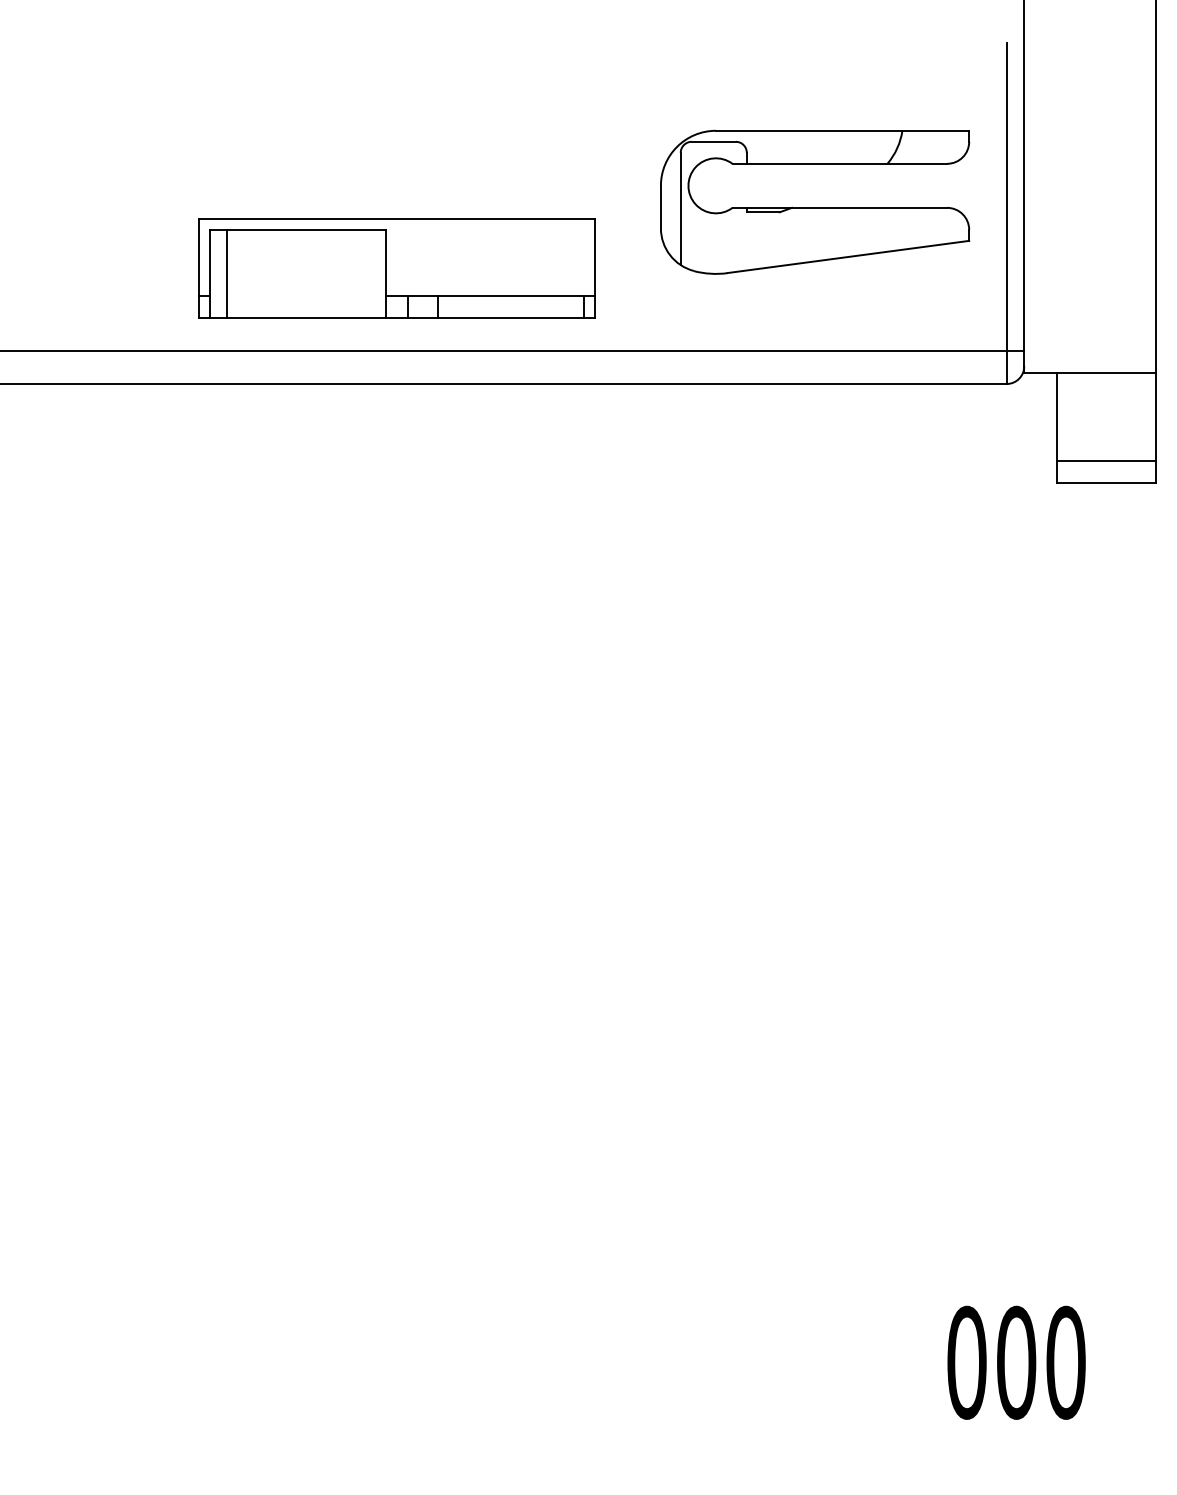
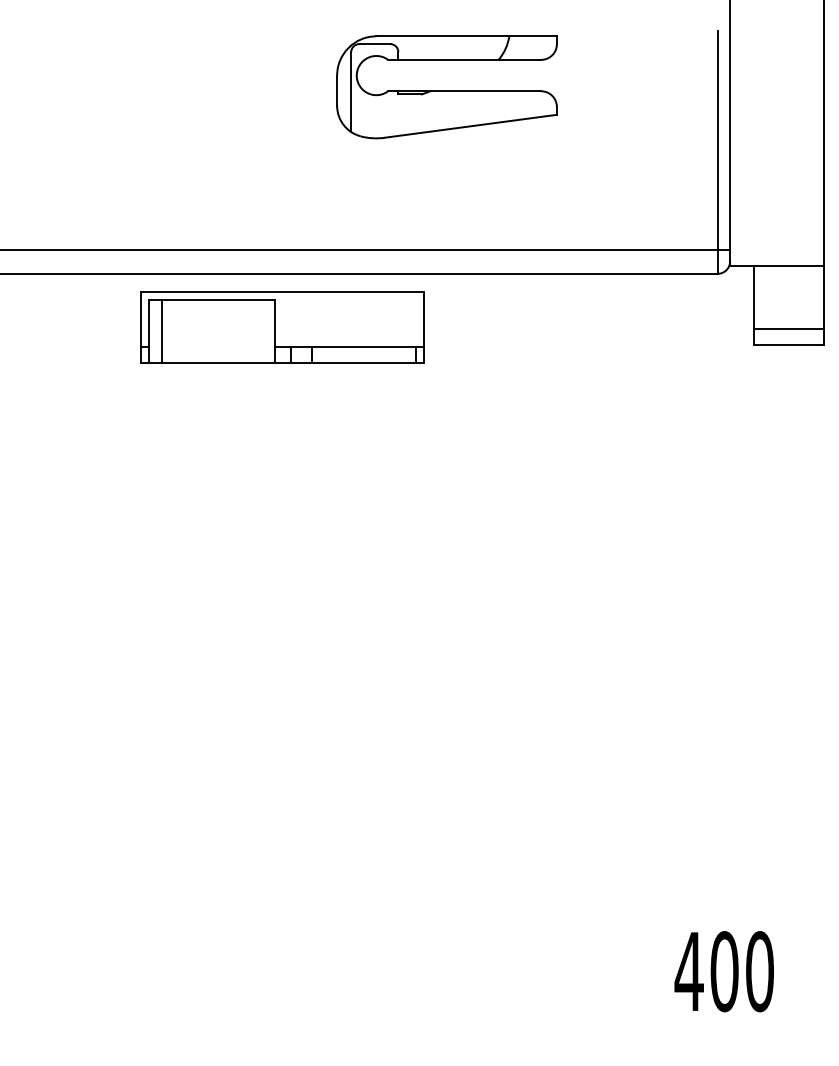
part: (814, 202) -> (446, 87), moved
part: (396, 268) -> (282, 327), moved
text: (965, 1362) -> (688, 971), 000 -> 400

